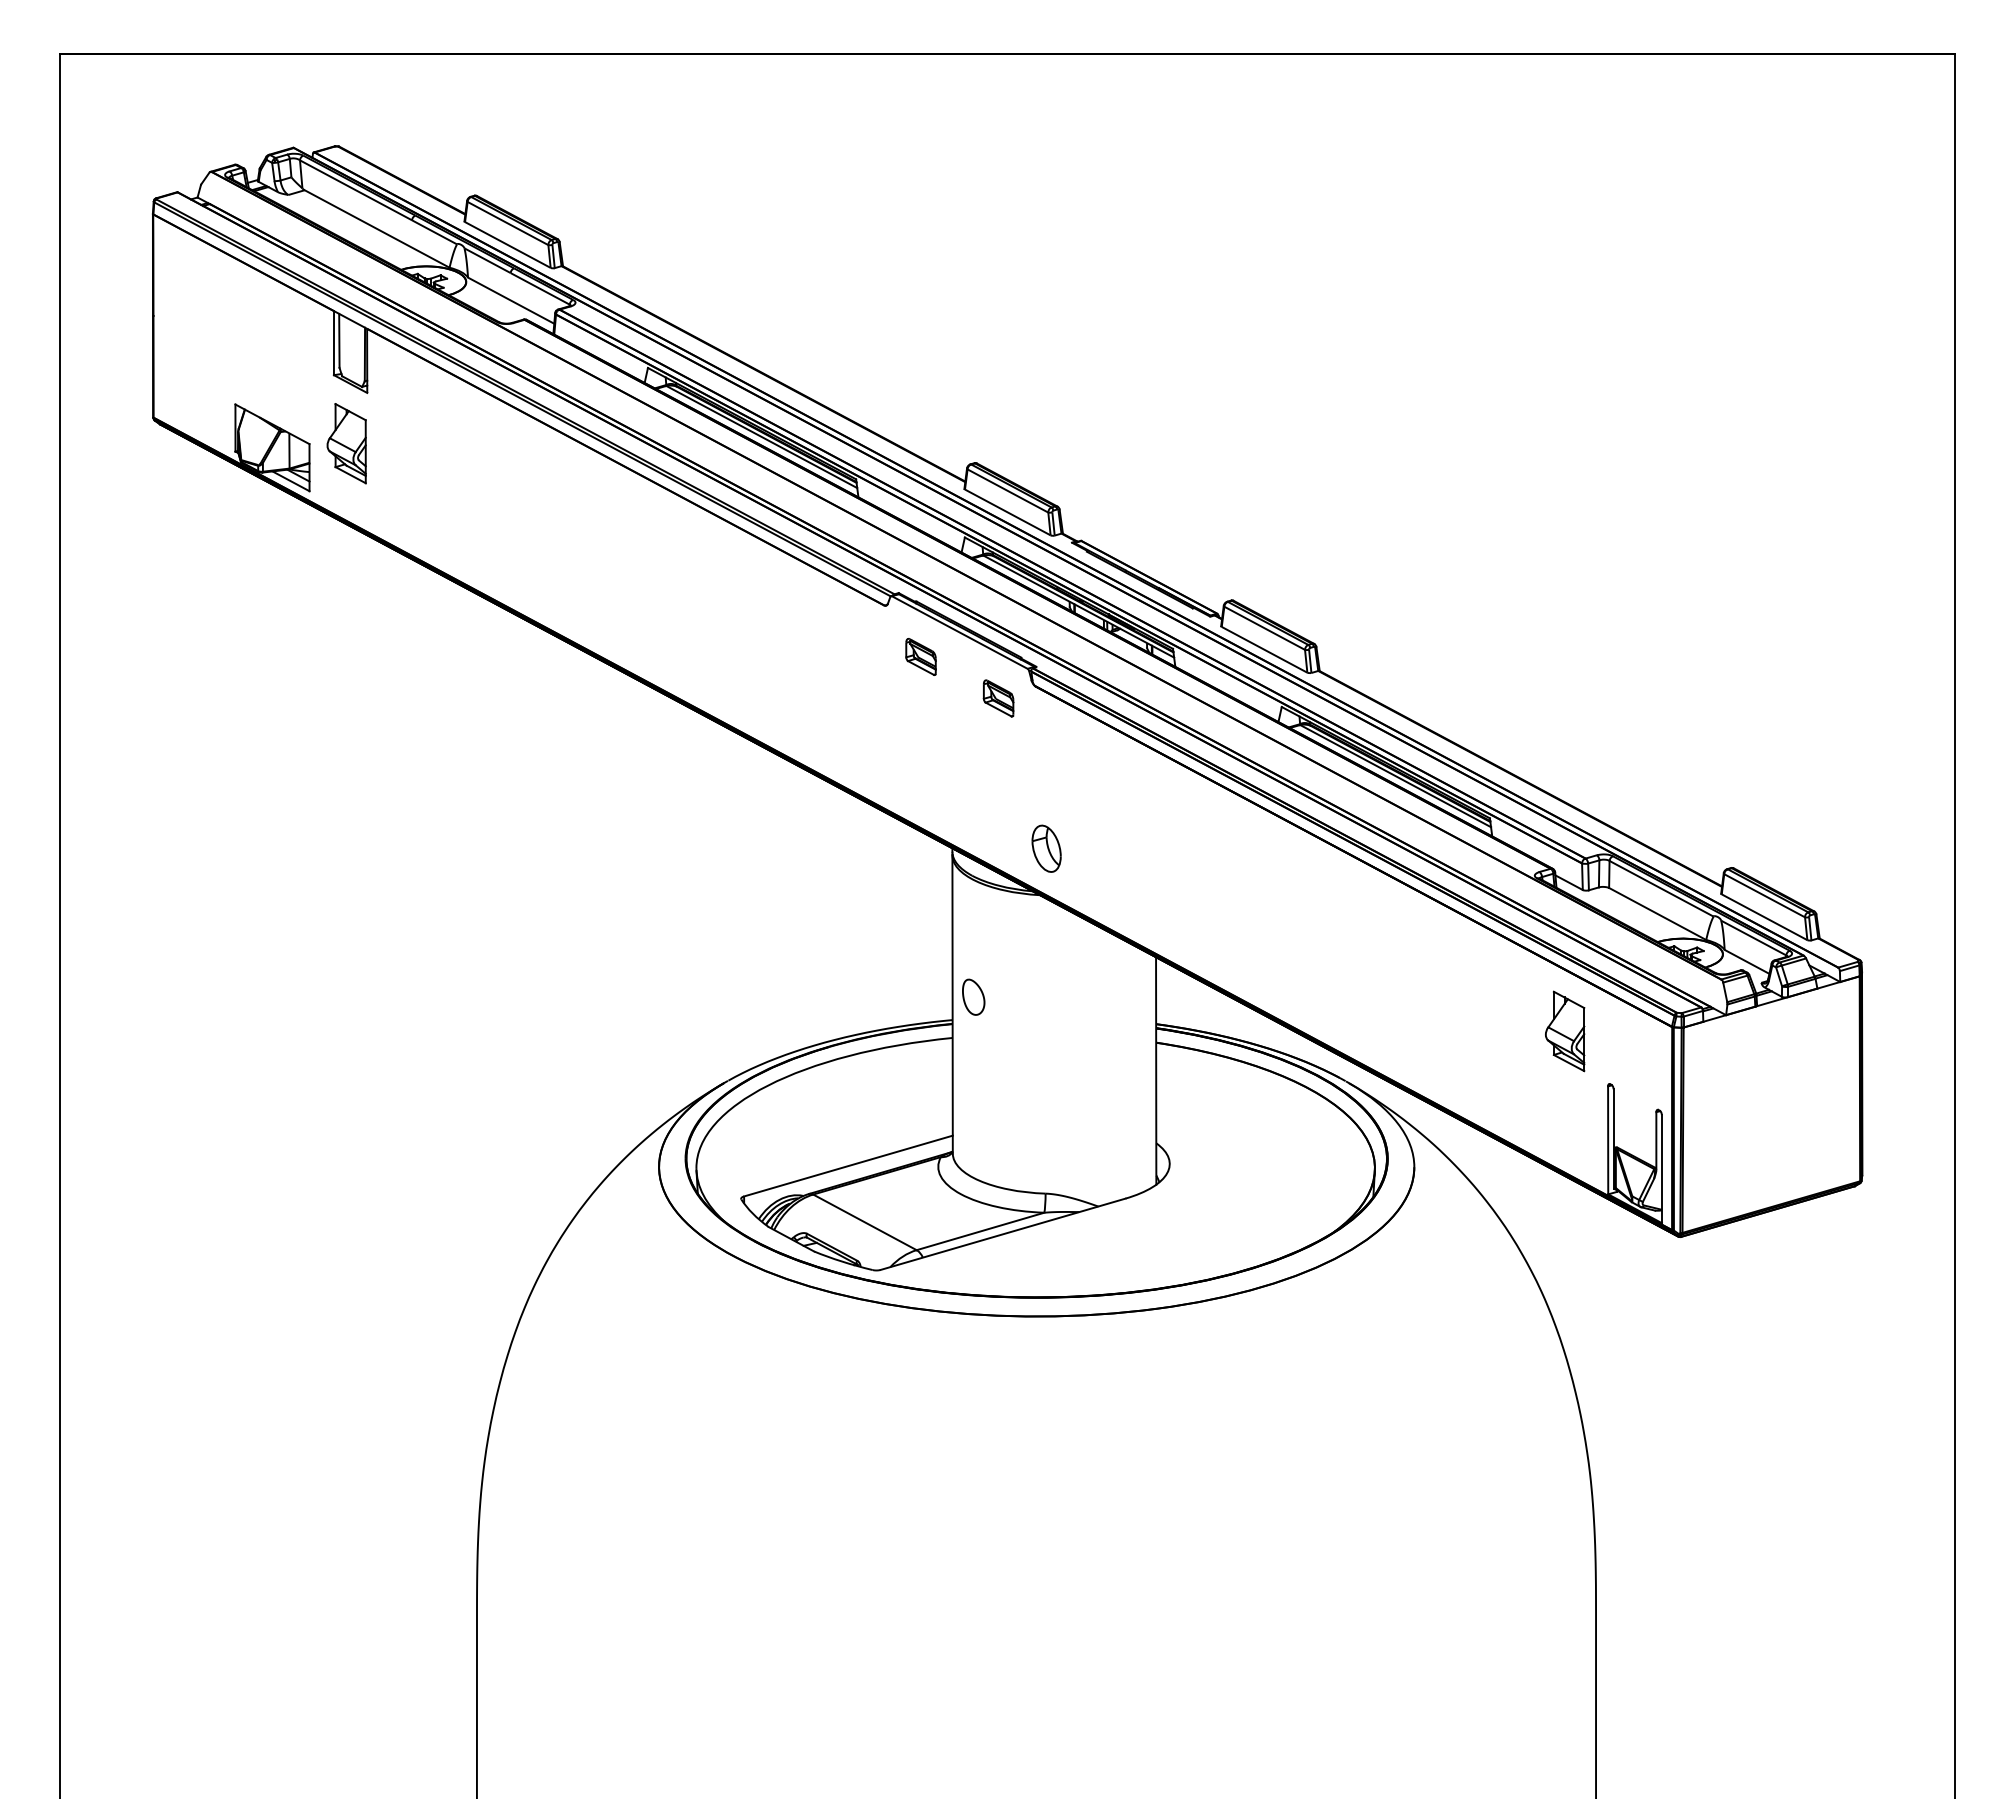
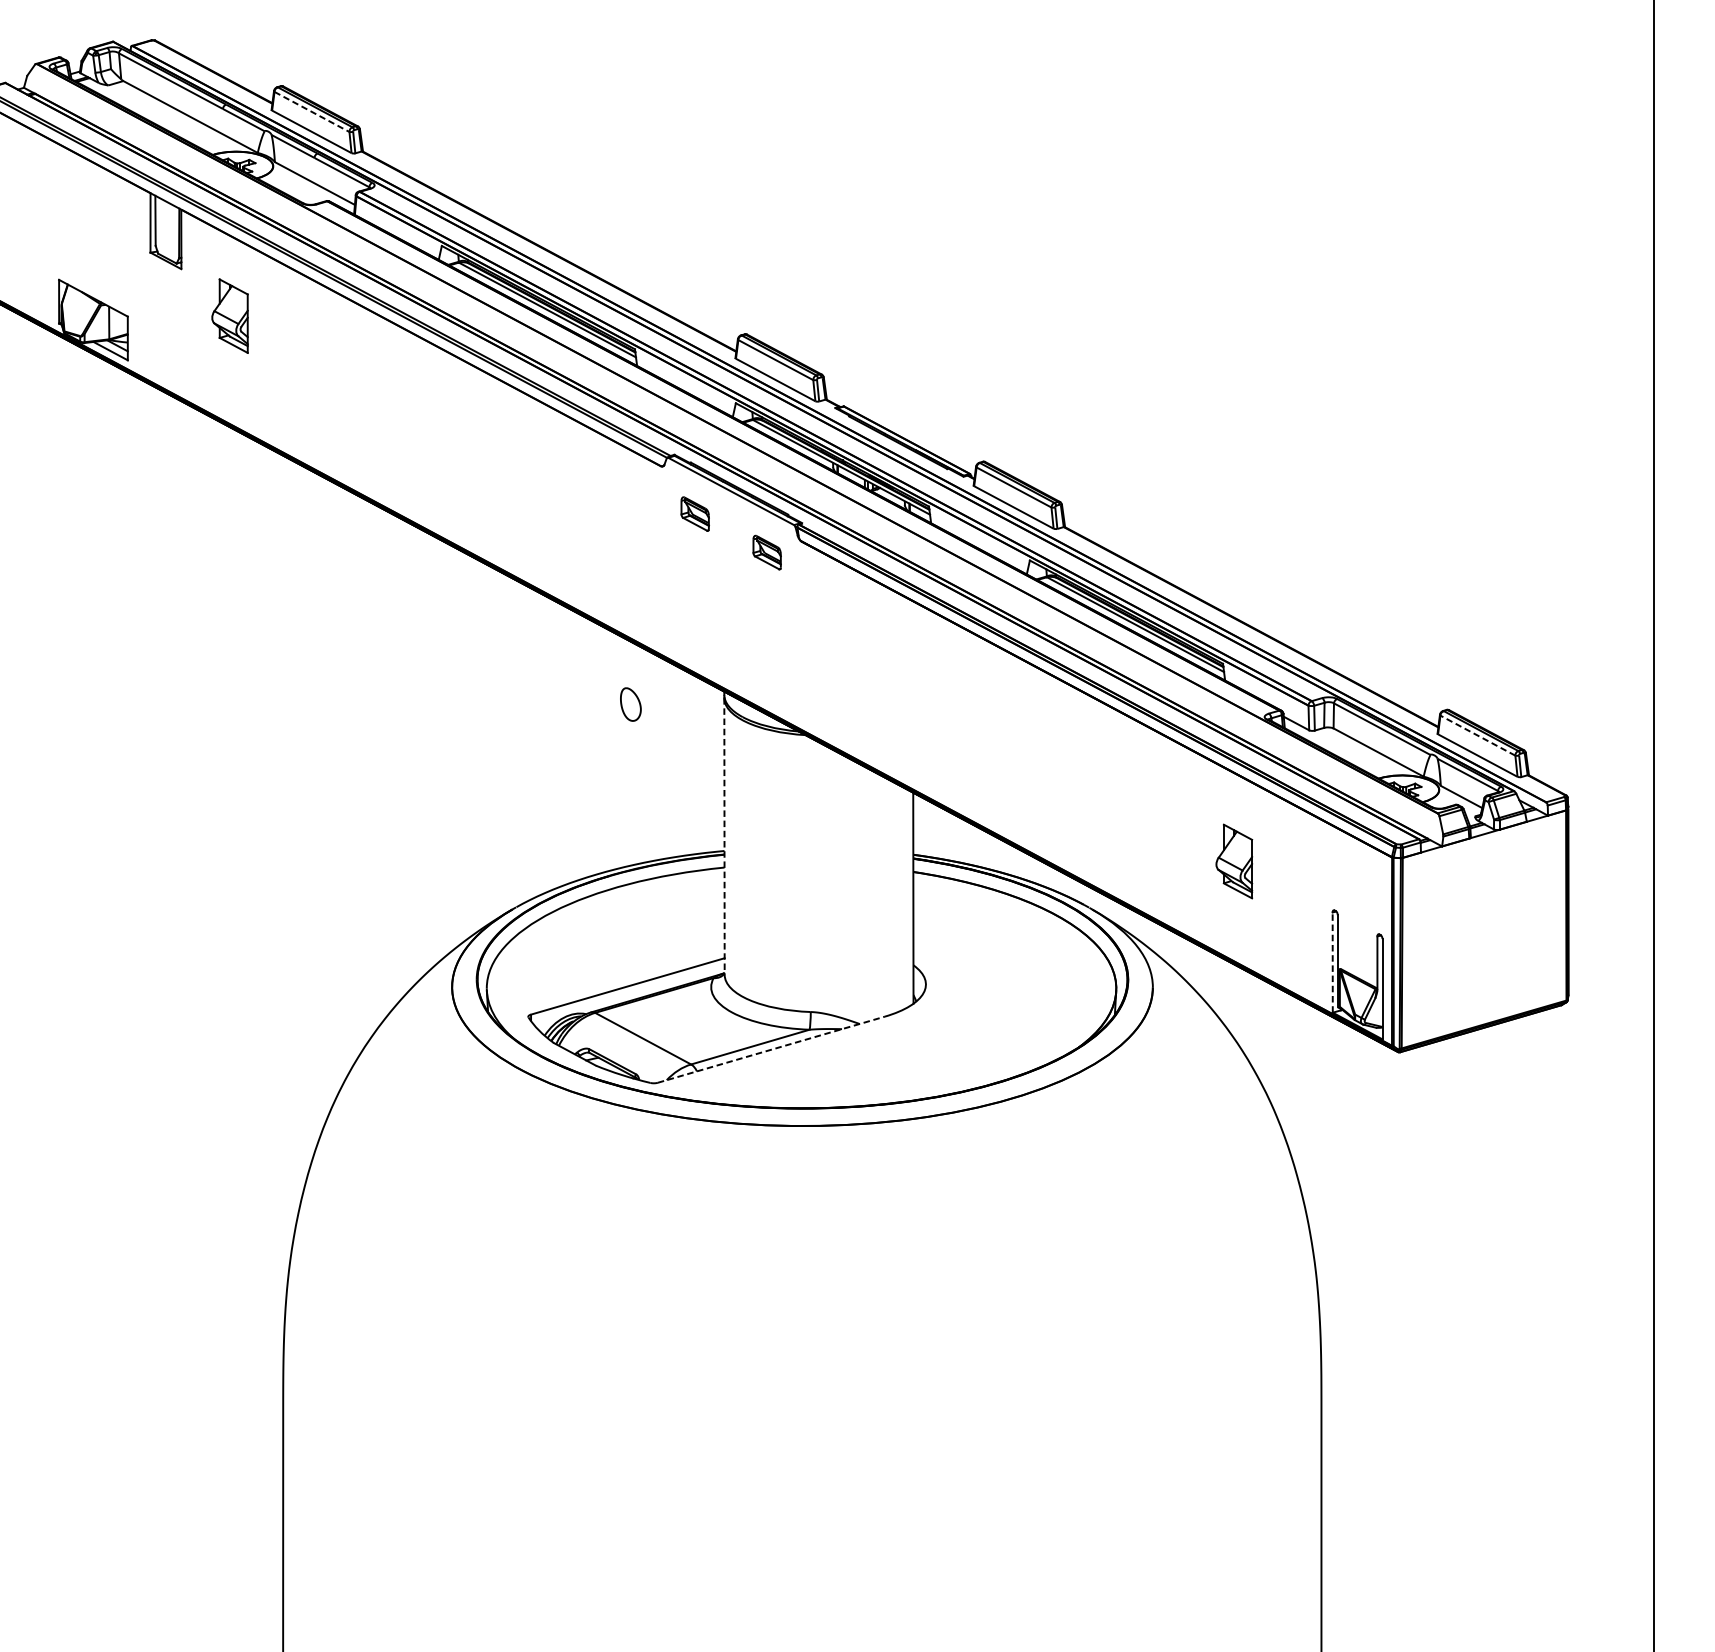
line: (508, 223) -> (312, 111), solid -> dashed
part: (346, 443) -> (229, 316), moved
part: (1046, 848) -> (811, 691), removed
line: (1764, 895) -> (1477, 735), solid -> dashed
part: (973, 996) -> (630, 703), moved
line: (952, 1004) -> (724, 836), solid -> dashed
part: (1565, 1031) -> (1234, 861), moved
line: (1608, 1140) -> (1333, 962), solid -> dashed
line: (1003, 1234) -> (771, 1049), solid -> dashed

